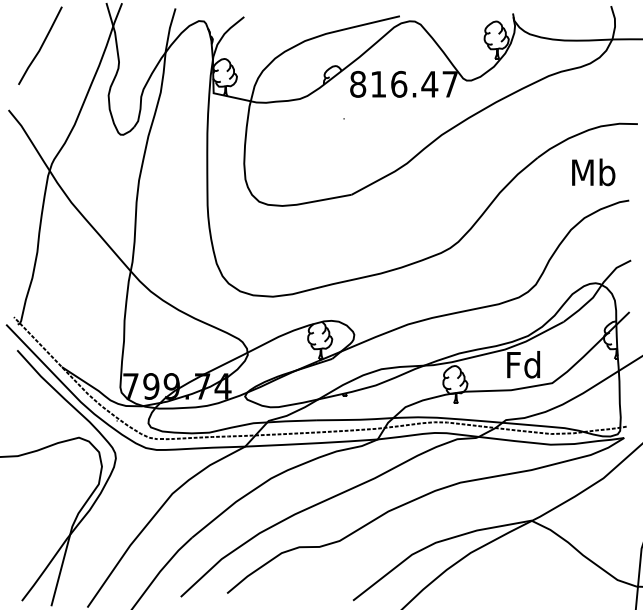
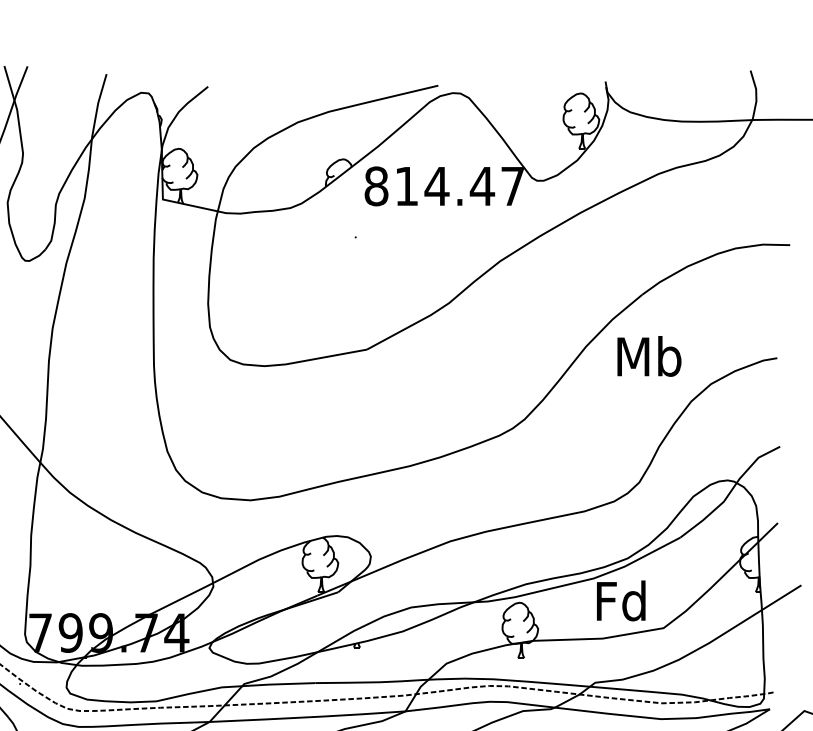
text: (398, 83) -> (436, 185), 816.47 -> 814.47
text: (593, 172) -> (649, 356), moved

